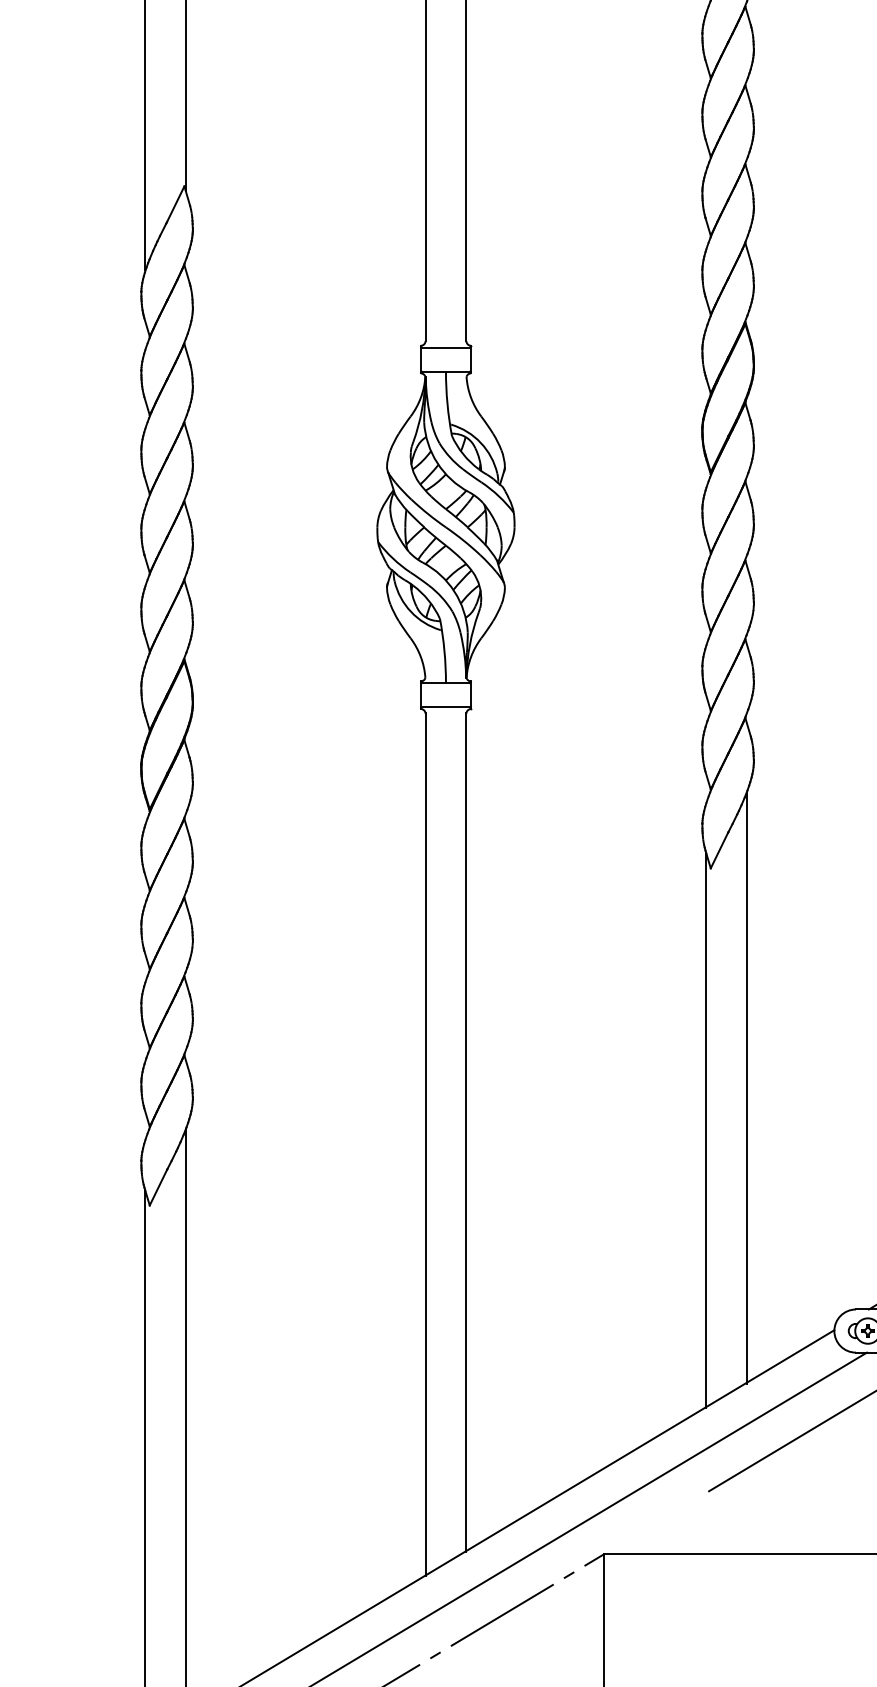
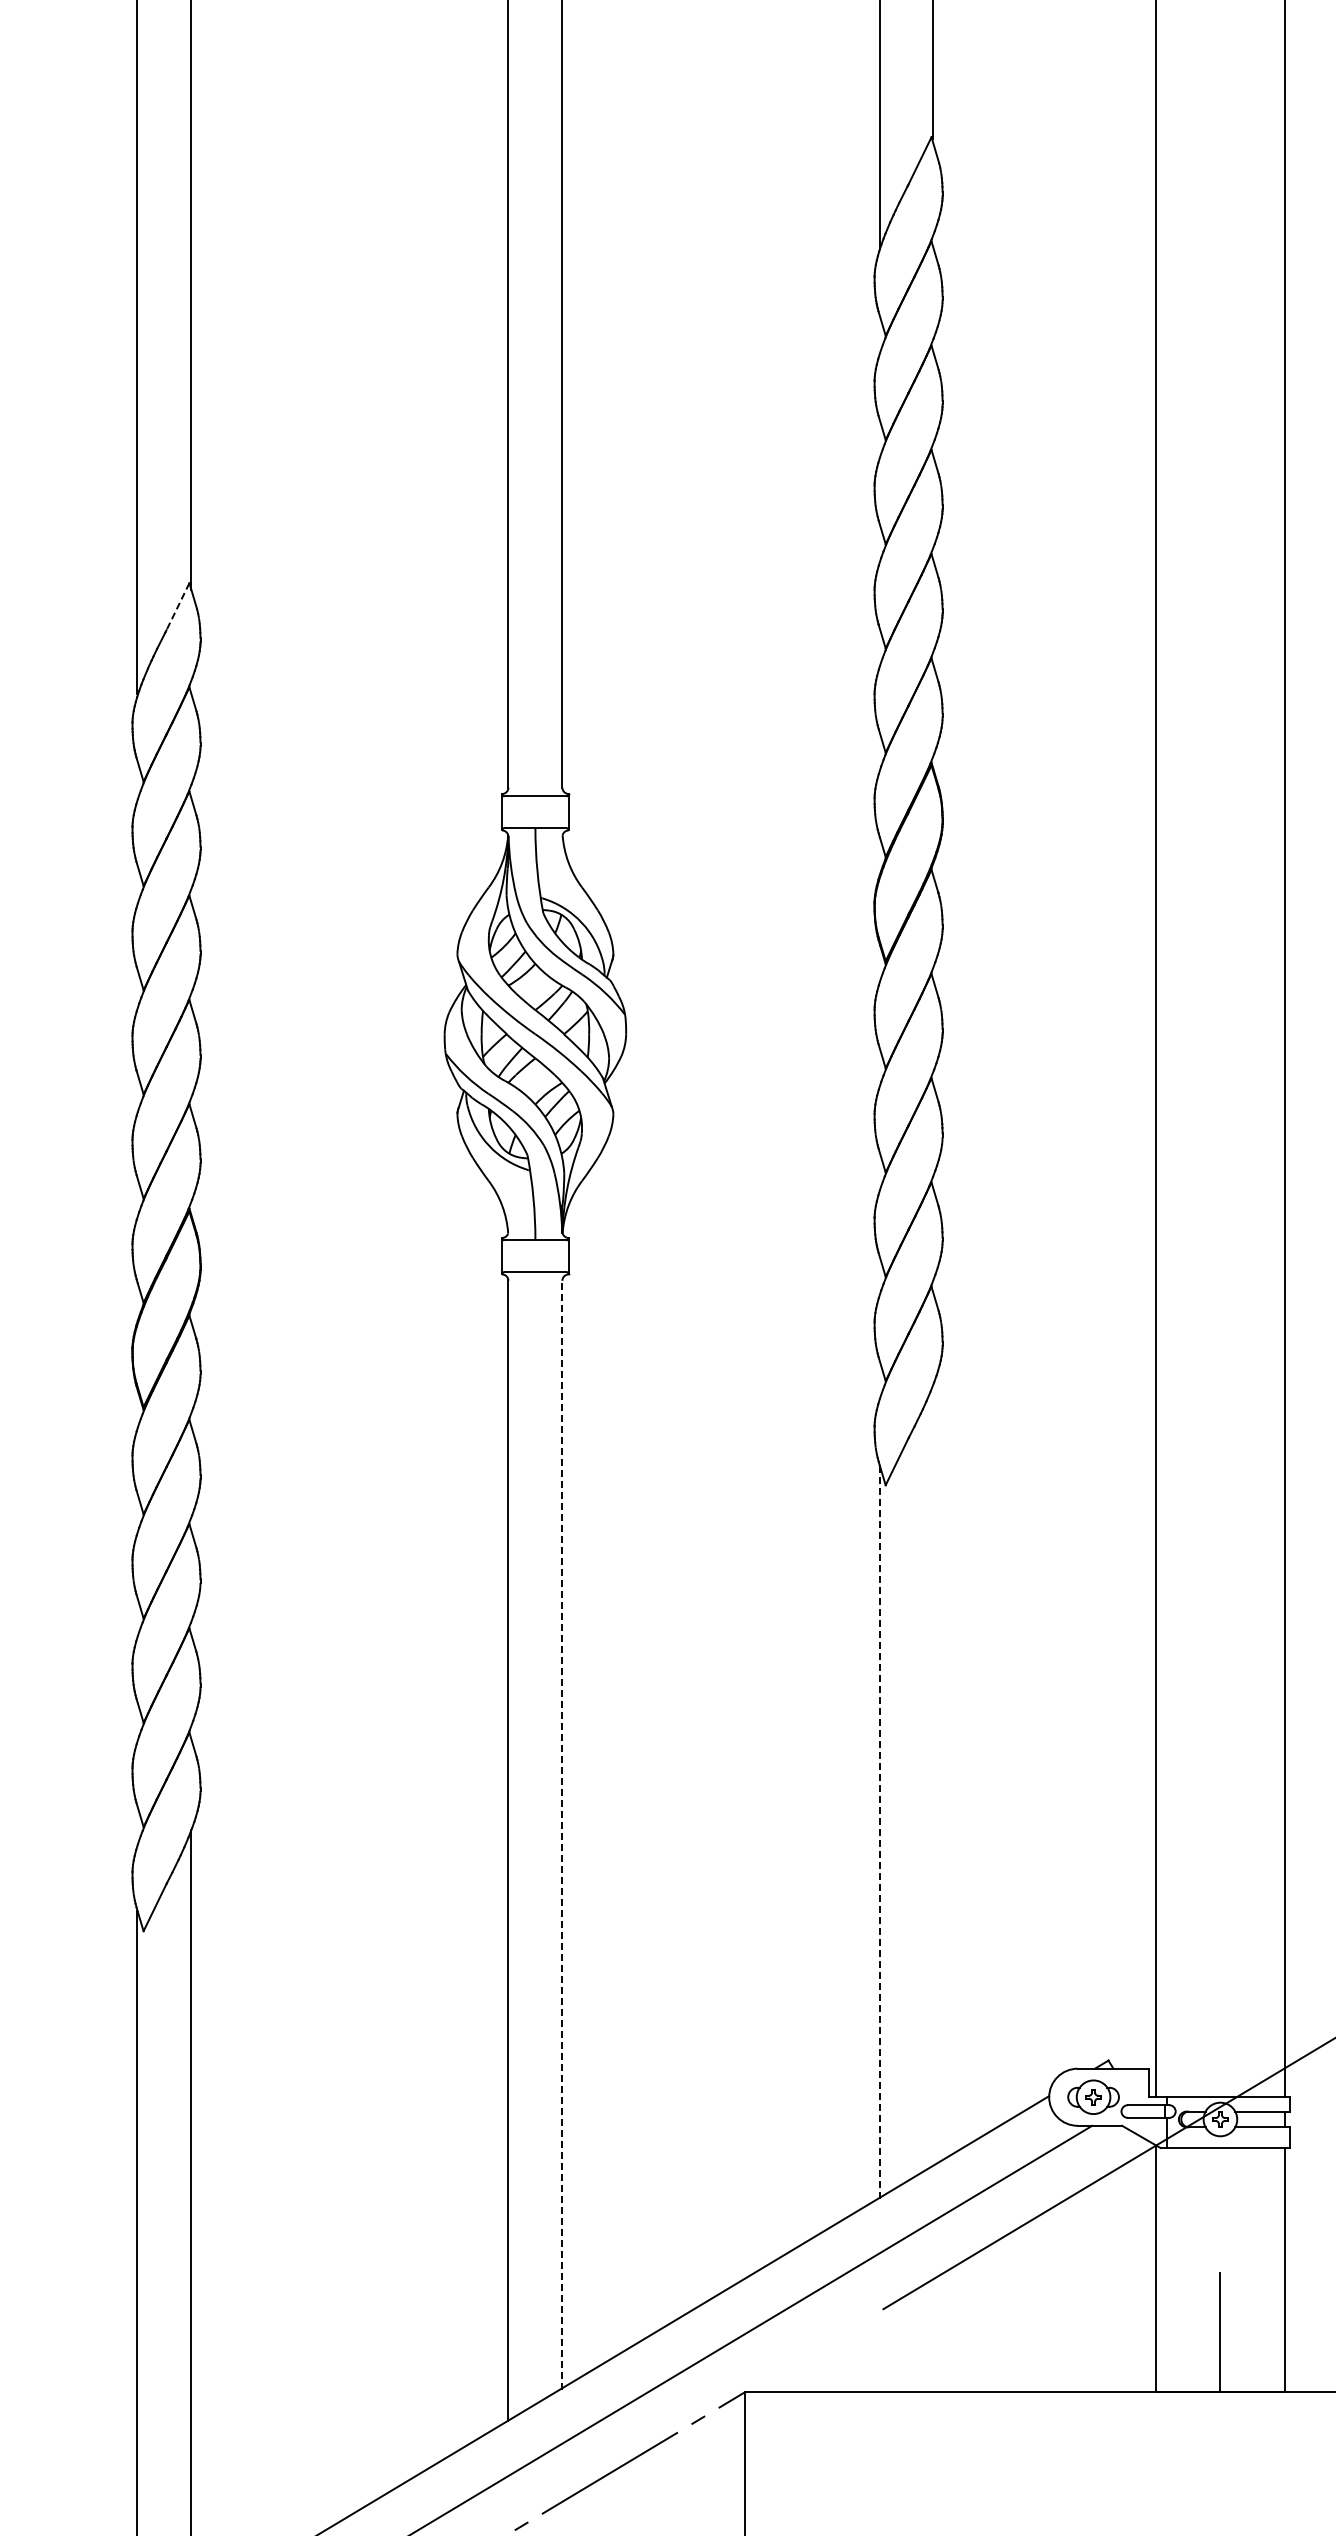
line: (175, 204) -> (177, 607), solid -> dashed
line: (746, 1088) -> (933, 1776), removed
line: (706, 1130) -> (879, 1831), solid -> dashed
line: (466, 1132) -> (562, 1834), solid -> dashed

